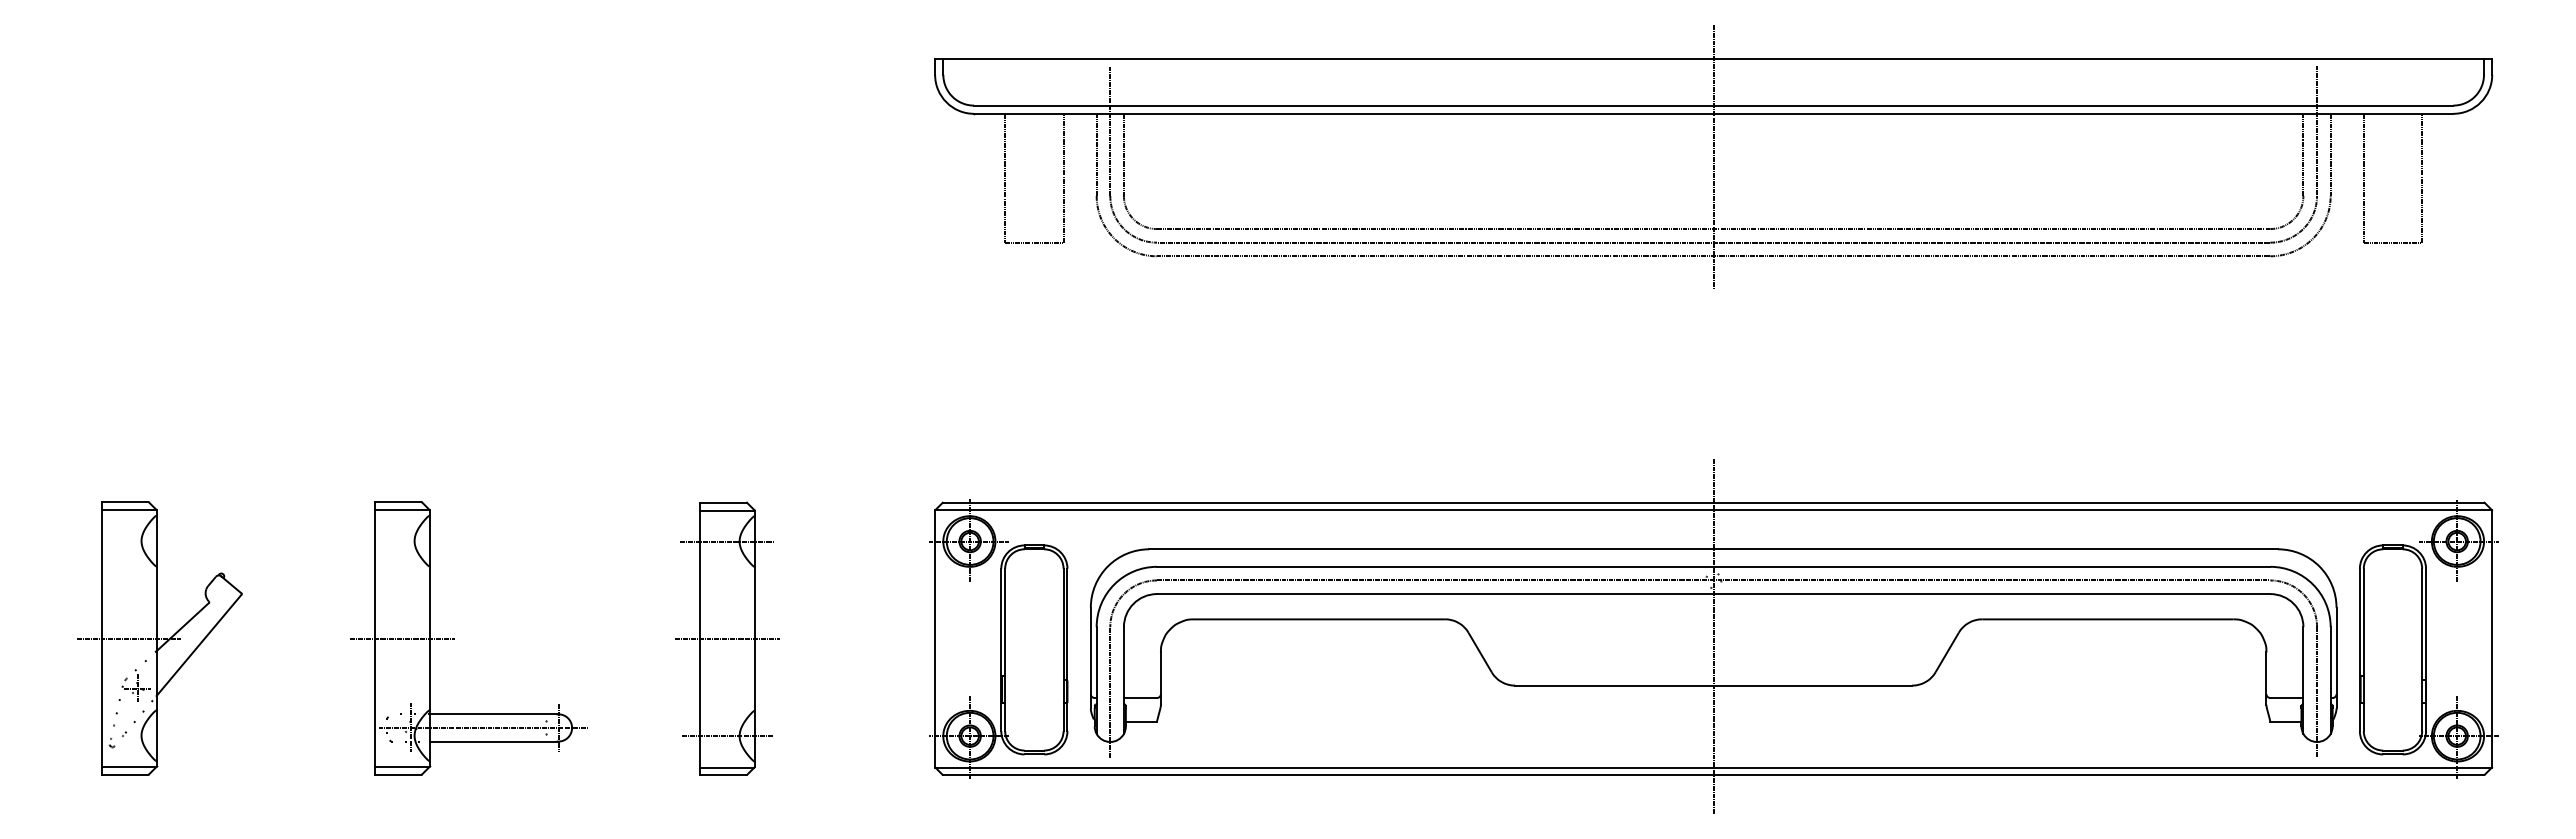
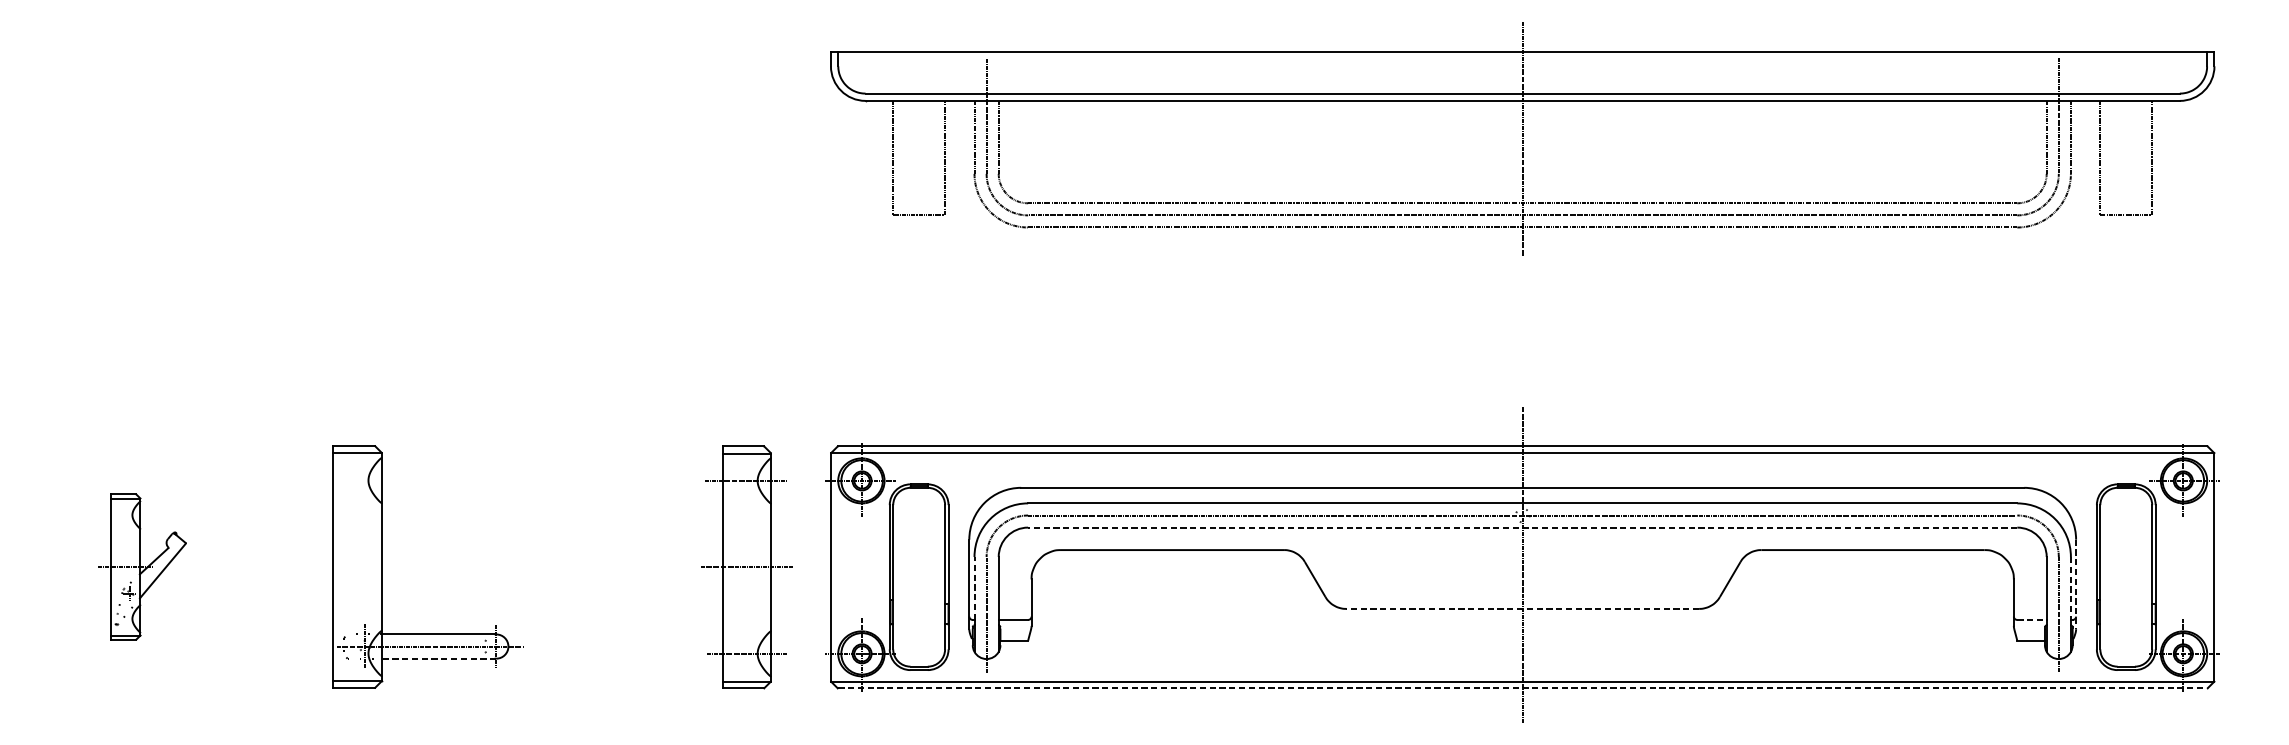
line: (1713, 594) -> (1522, 527), solid -> dashed
part: (159, 638) -> (141, 567), size x0.6
line: (402, 638) -> (357, 567), removed
part: (727, 638) -> (746, 567), moved
line: (2336, 658) -> (2076, 584), solid -> dashed
line: (1096, 662) -> (974, 588), solid -> dashed
line: (2330, 663) -> (2070, 589), solid -> dashed
line: (1713, 685) -> (1522, 608), solid -> dashed
line: (2286, 697) -> (2031, 619), solid -> dashed
line: (493, 741) -> (438, 658), solid -> dashed
line: (1714, 775) -> (1523, 688), solid -> dashed

